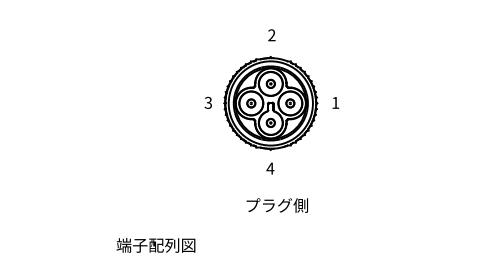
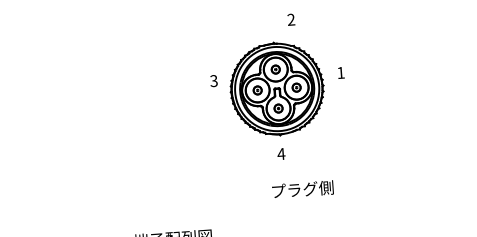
text: (271, 35) -> (290, 19), moved
text: (207, 102) -> (213, 80), moved
text: (335, 102) -> (340, 72), moved
text: (276, 205) -> (302, 189), moved

